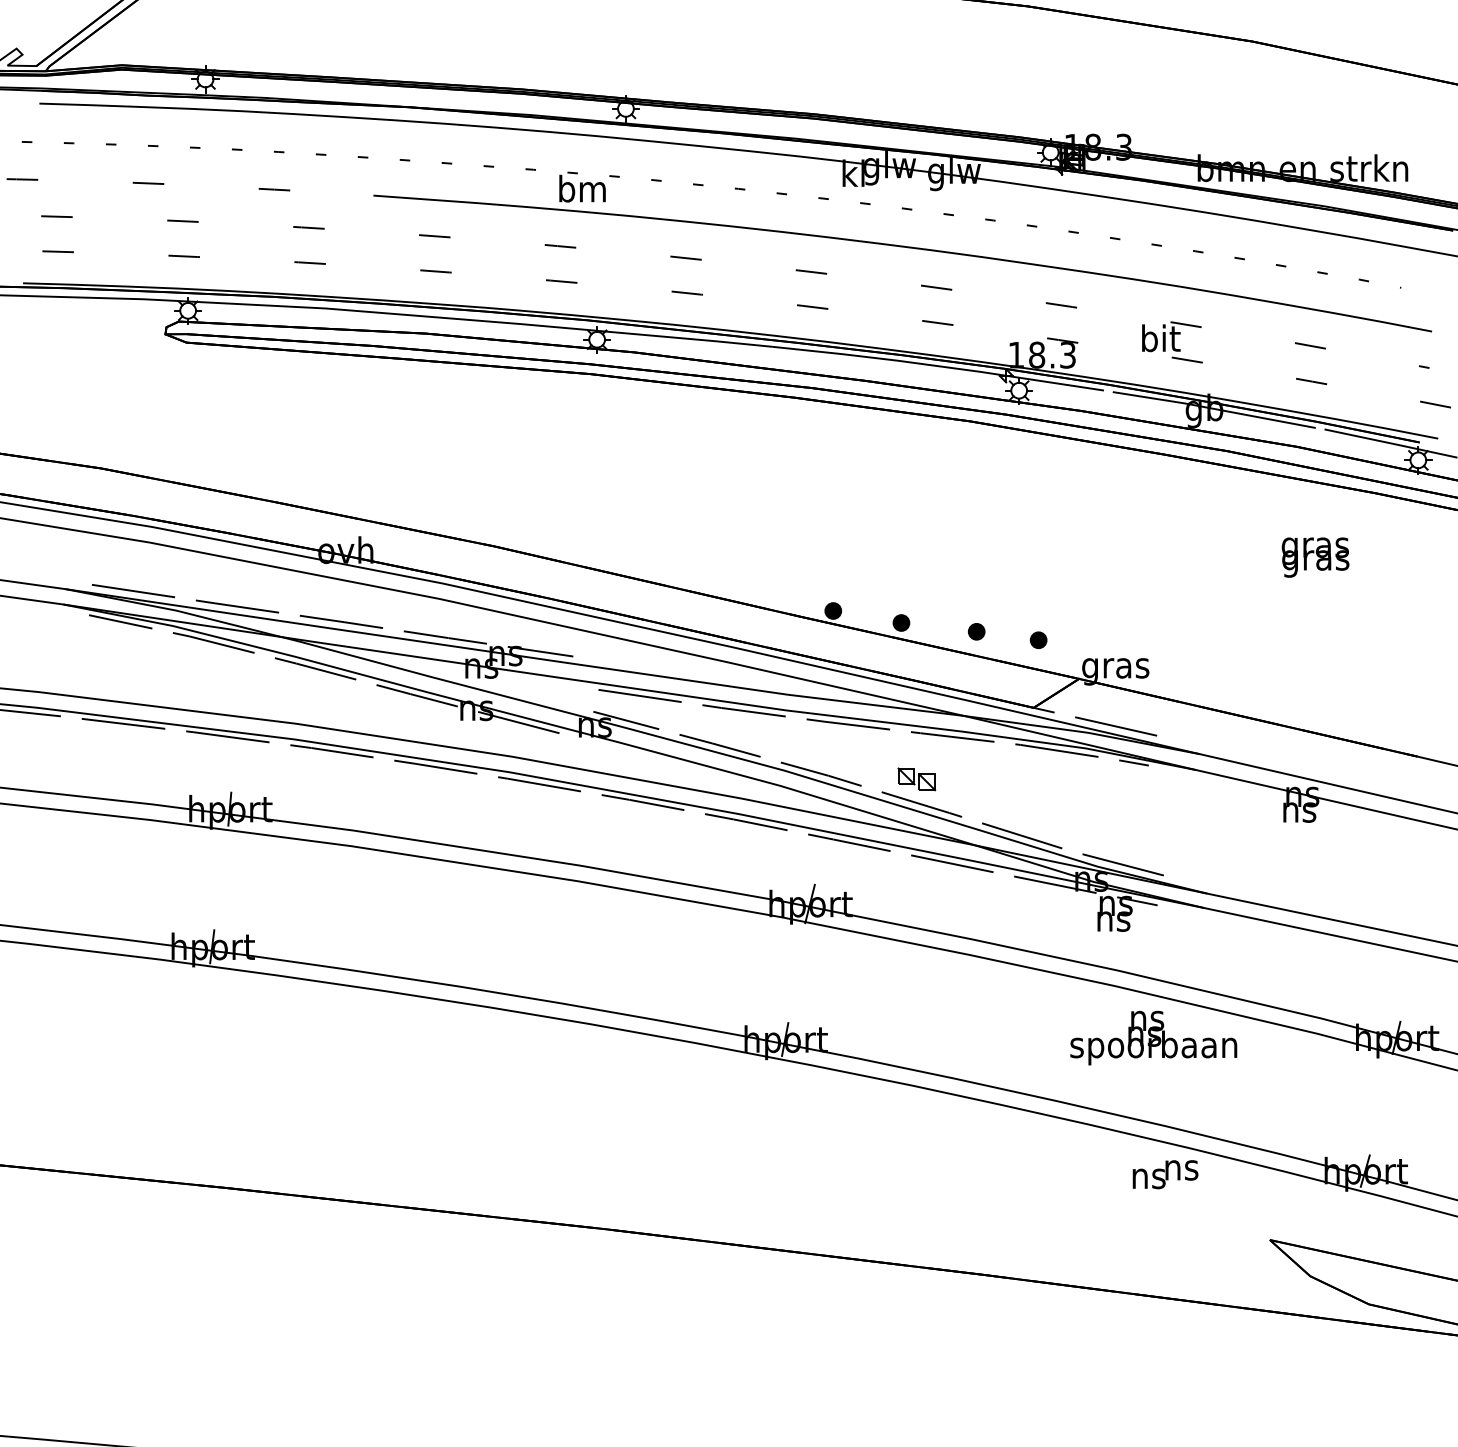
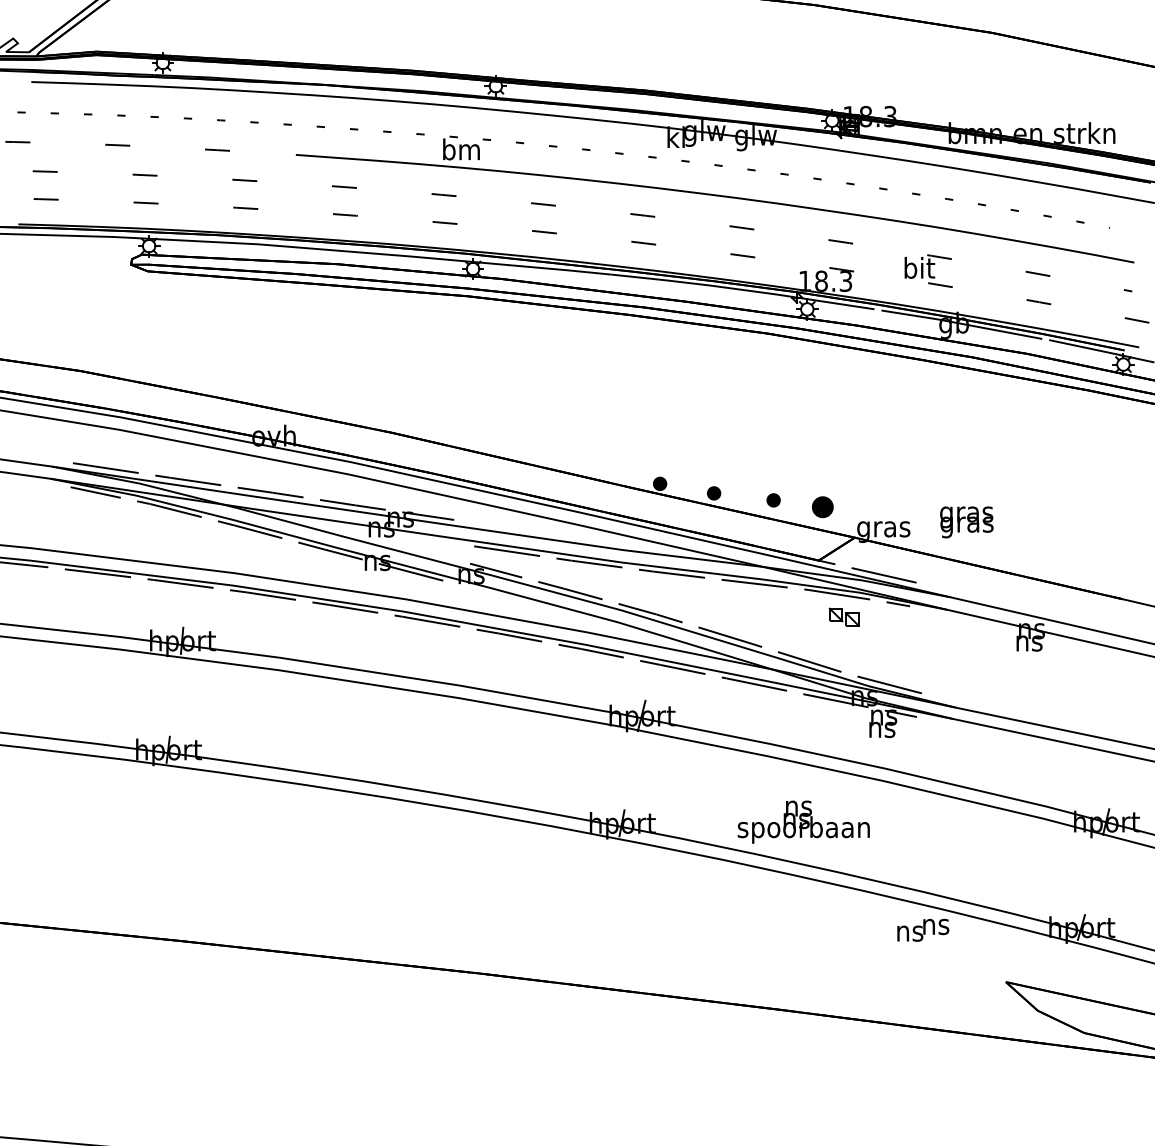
text: (1315, 557) -> (966, 522), moved
part: (1038, 639) -> (822, 506), size x1.6
part: (916, 779) -> (844, 617), moved
text: (1153, 1037) -> (803, 821), moved

